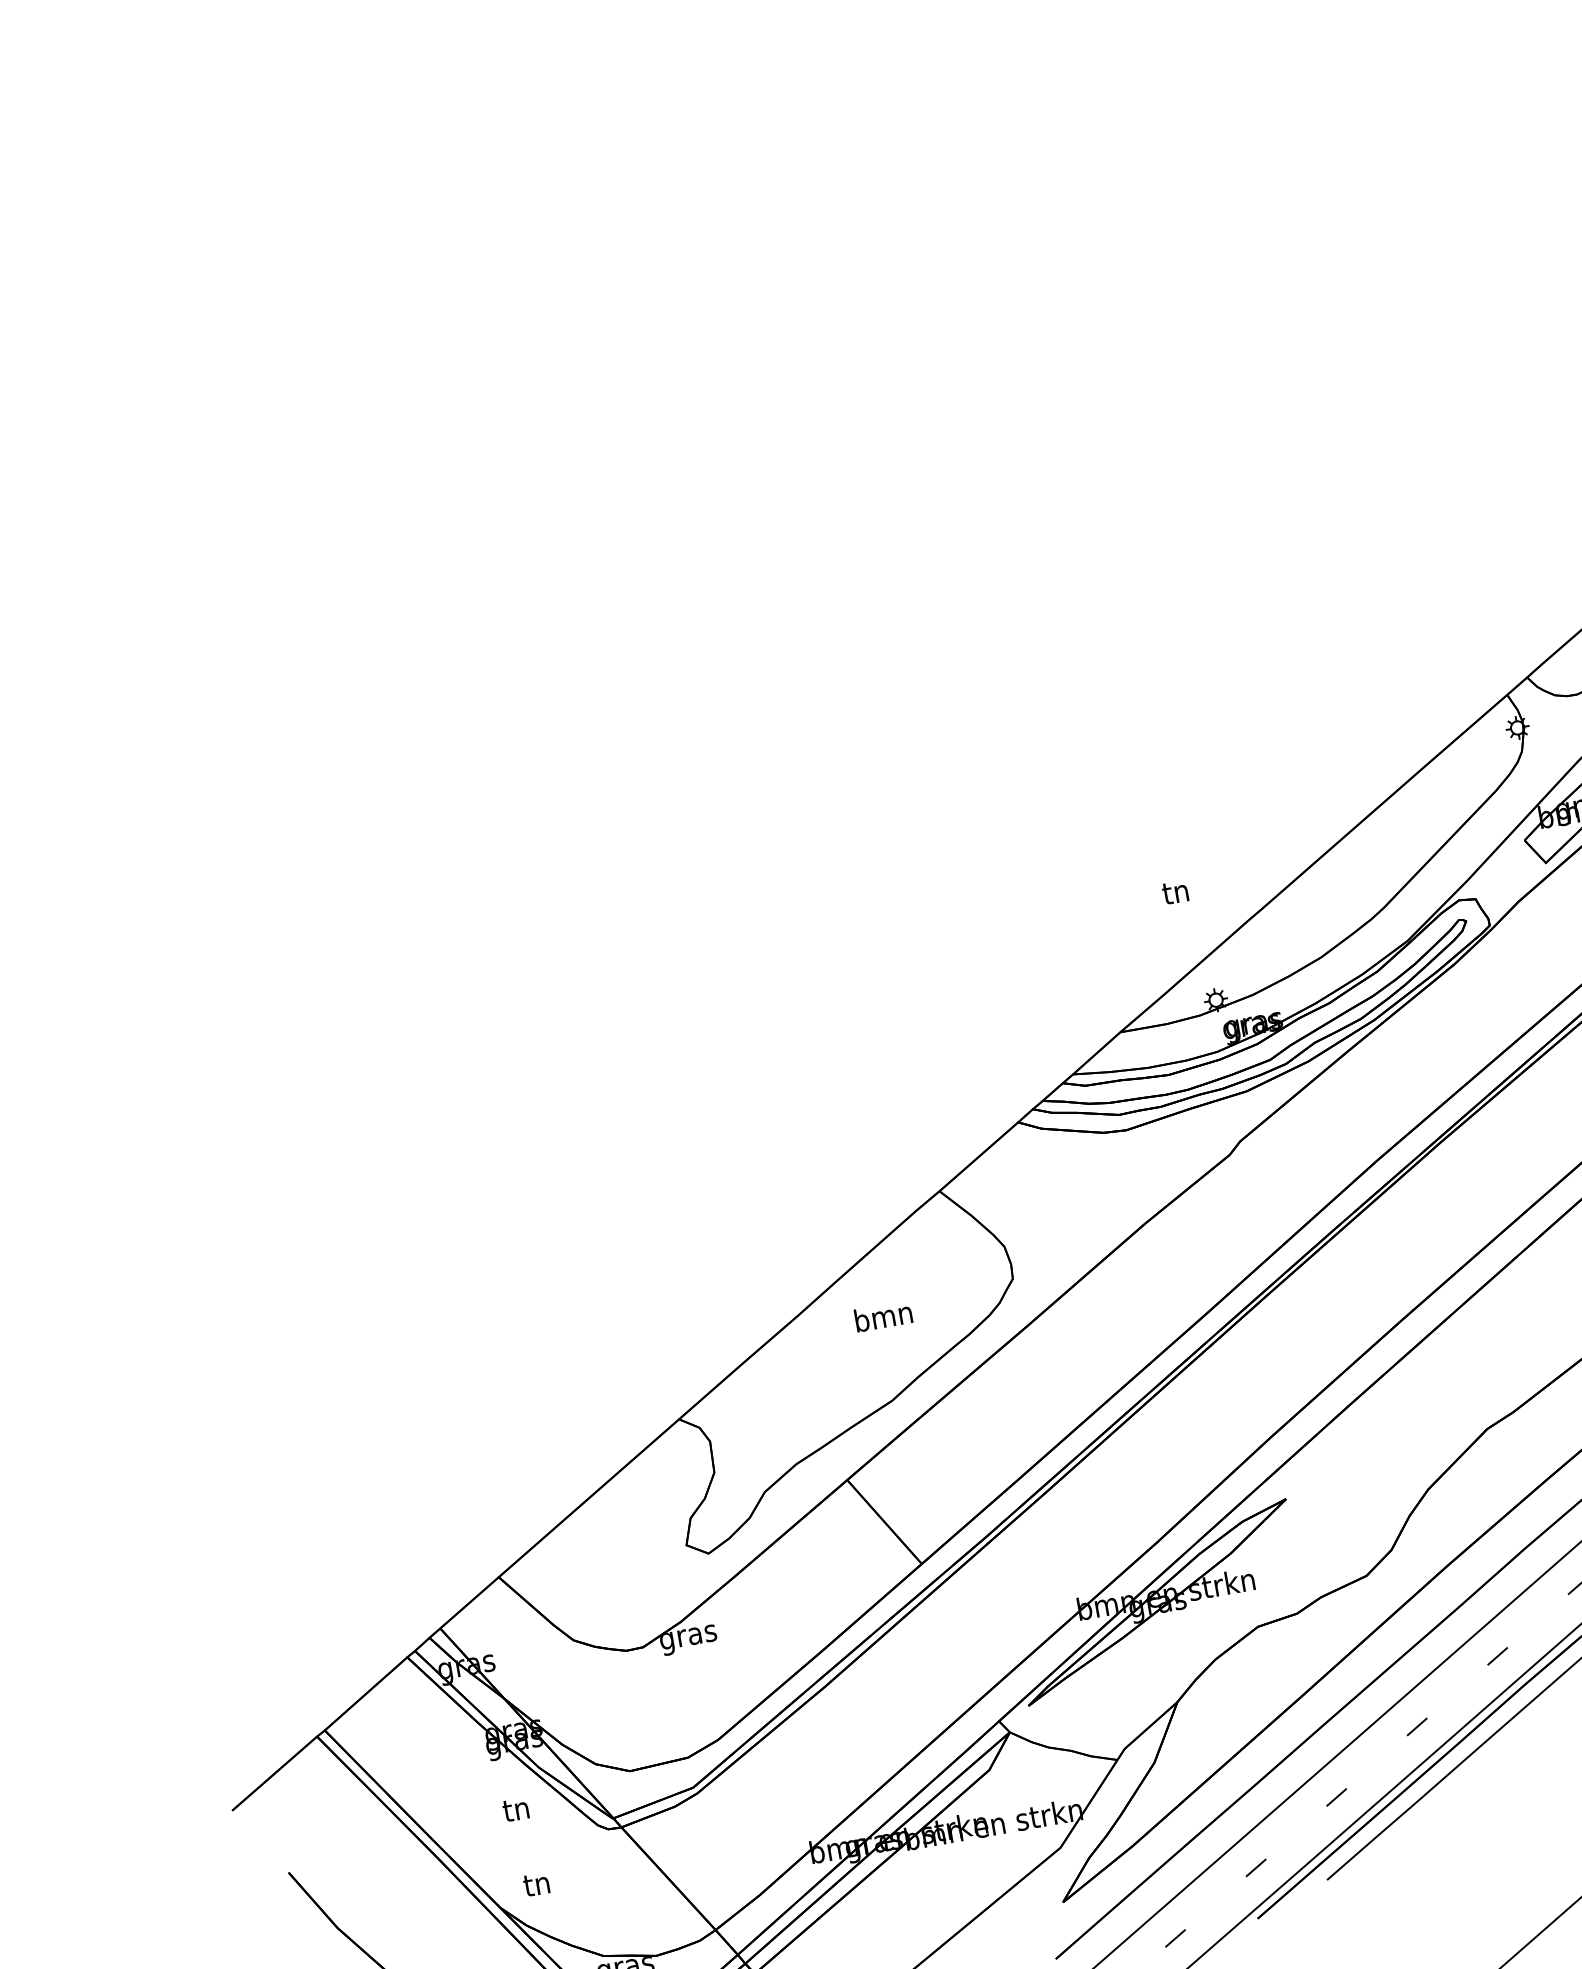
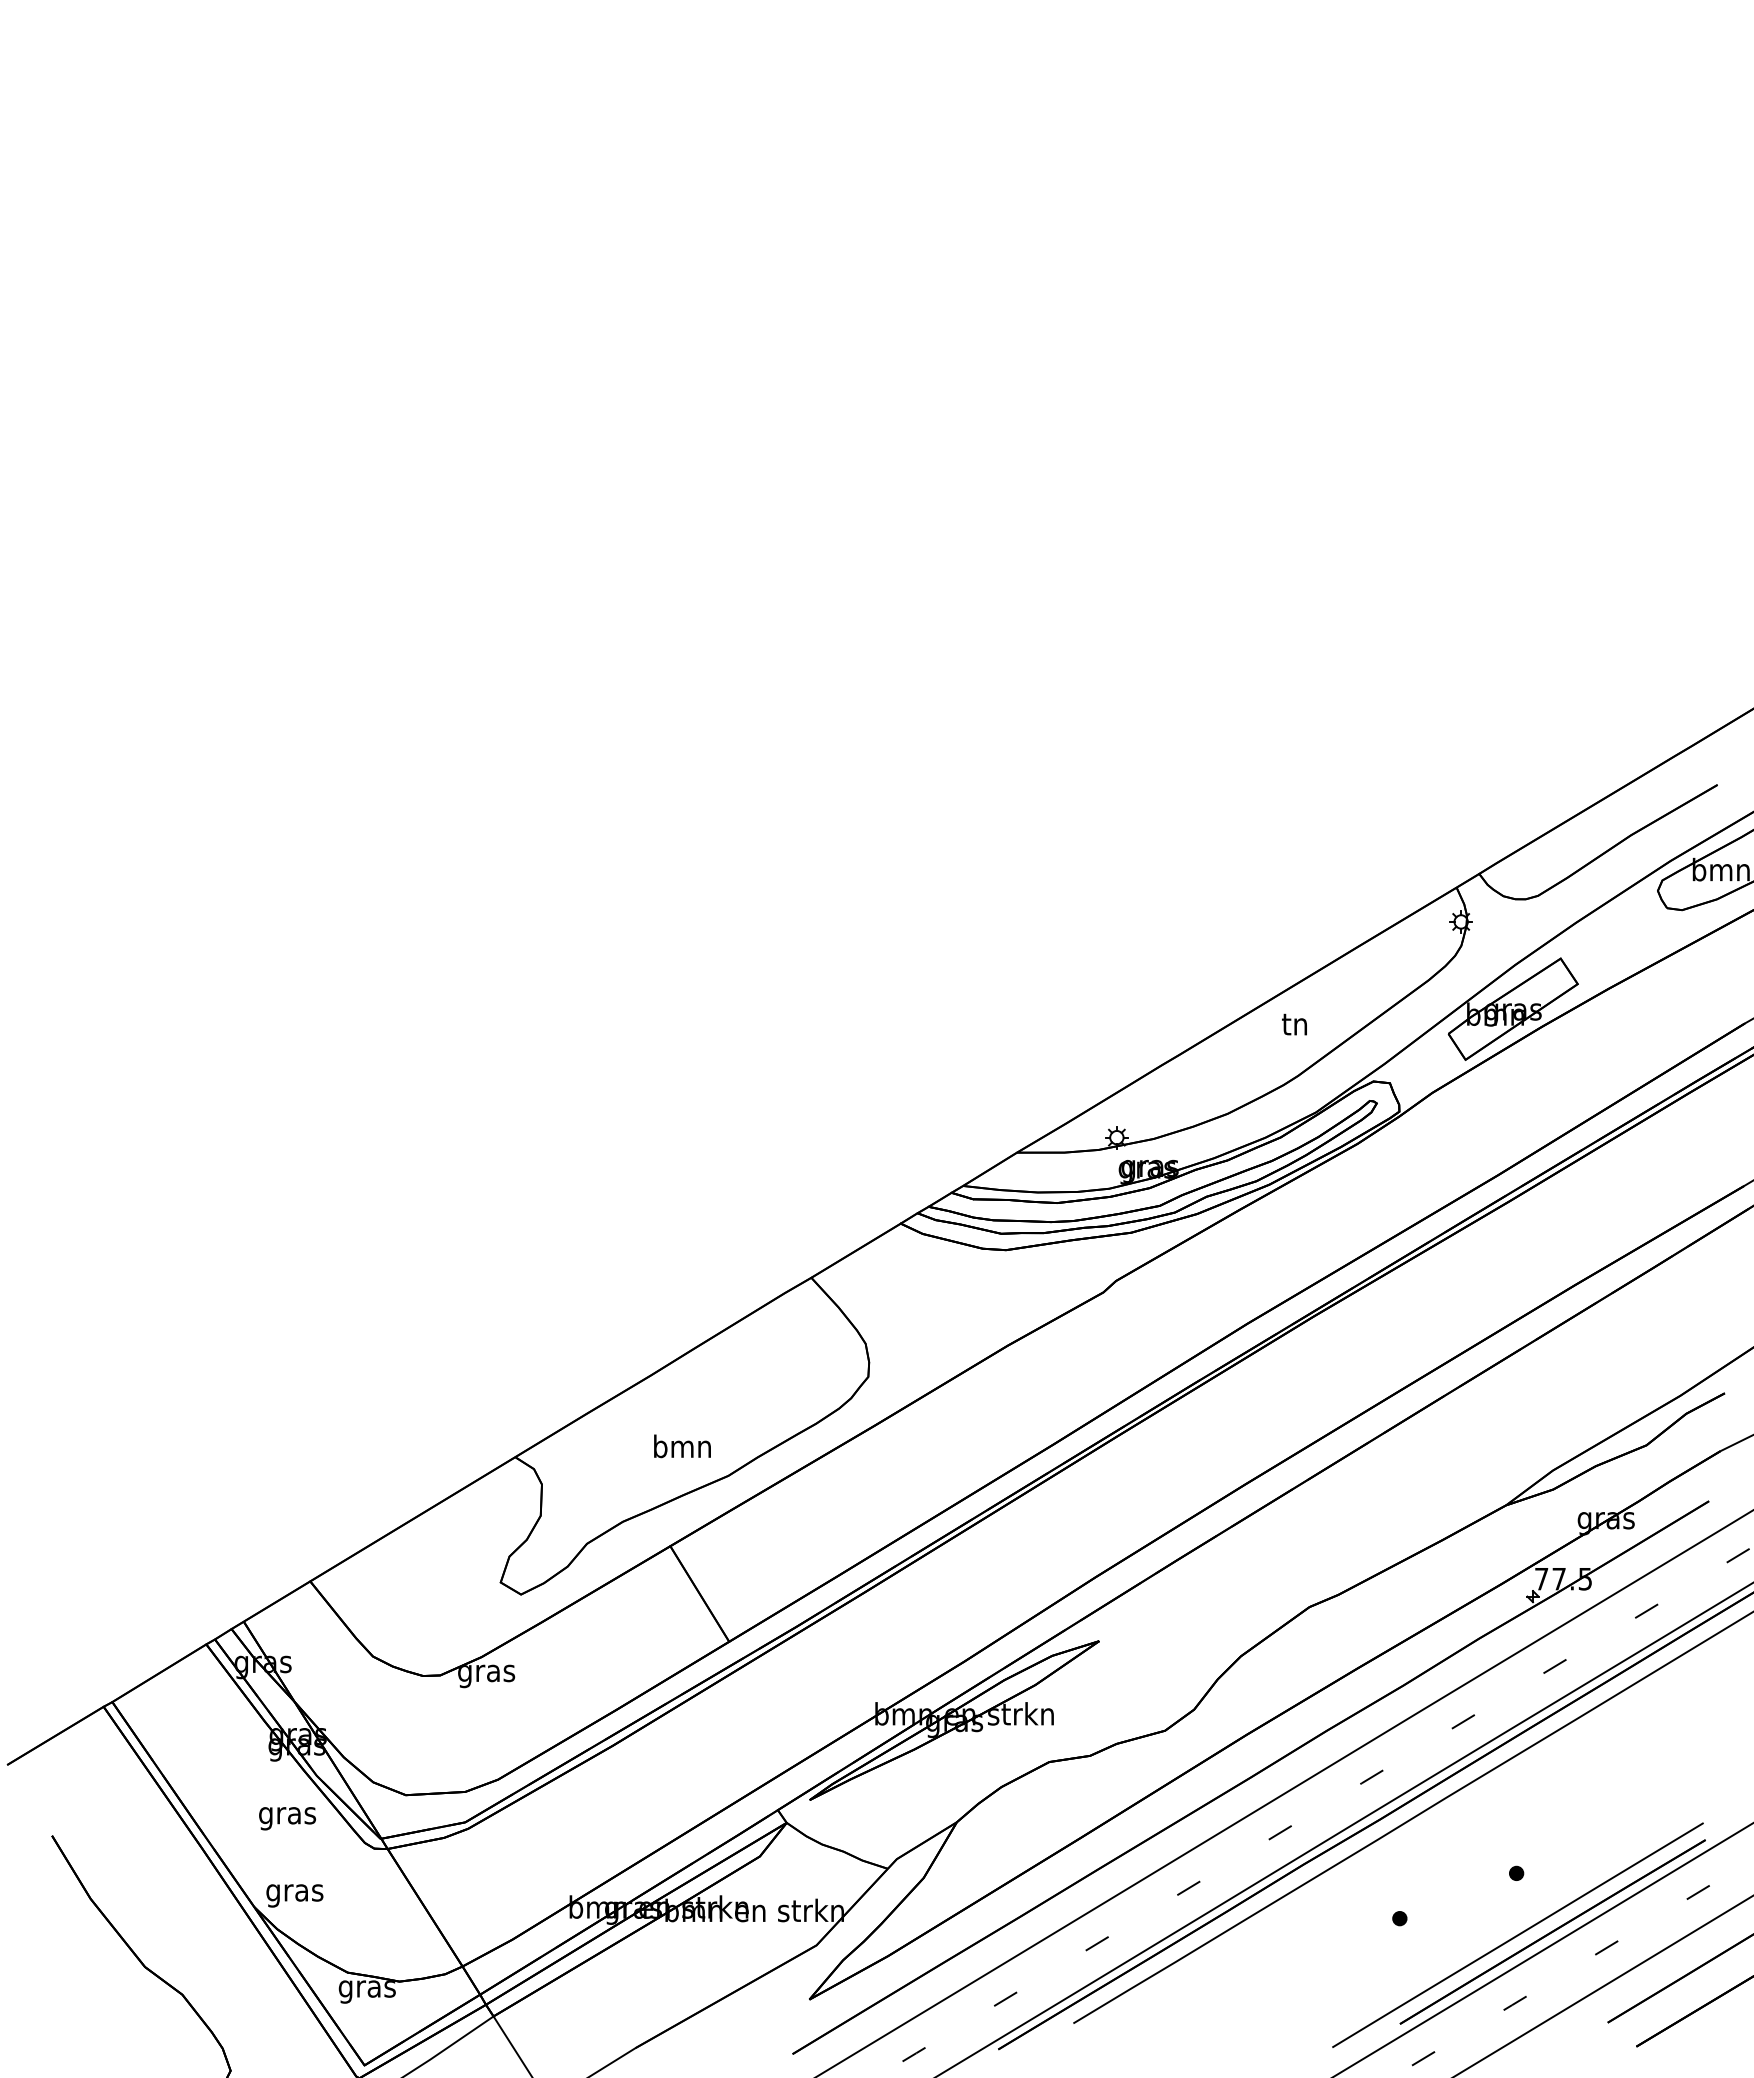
text: (1175, 892) -> (1294, 1024), moved
text: (883, 1316) -> (682, 1446), moved
text: (517, 1812) -> (287, 1816), tn -> gras
text: (537, 1887) -> (294, 1893), tn -> gras

